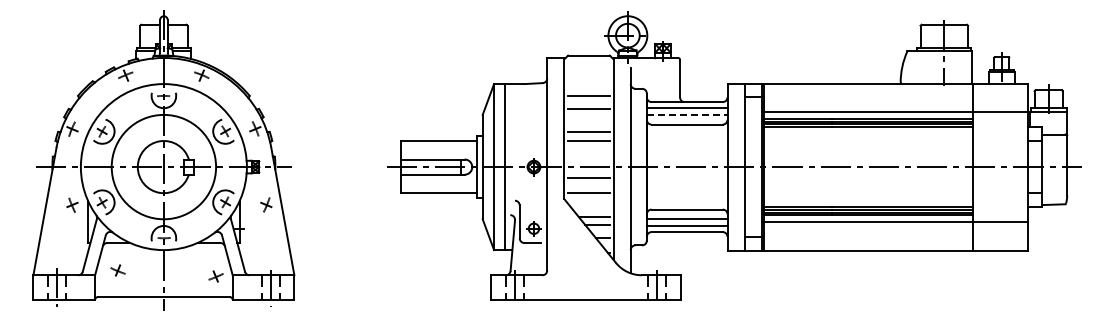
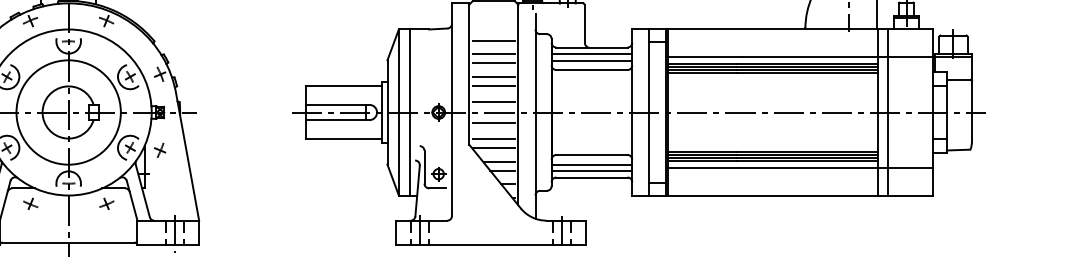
line: (687, 115) -> (592, 60), dashed -> solid
line: (588, 117) -> (493, 62), added
line: (588, 156) -> (493, 101), added
line: (983, 166) -> (888, 111), added
line: (588, 202) -> (493, 147), added
part: (266, 204) -> (160, 149), moved
part: (117, 270) -> (30, 203), moved
part: (215, 276) -> (106, 203), moved

